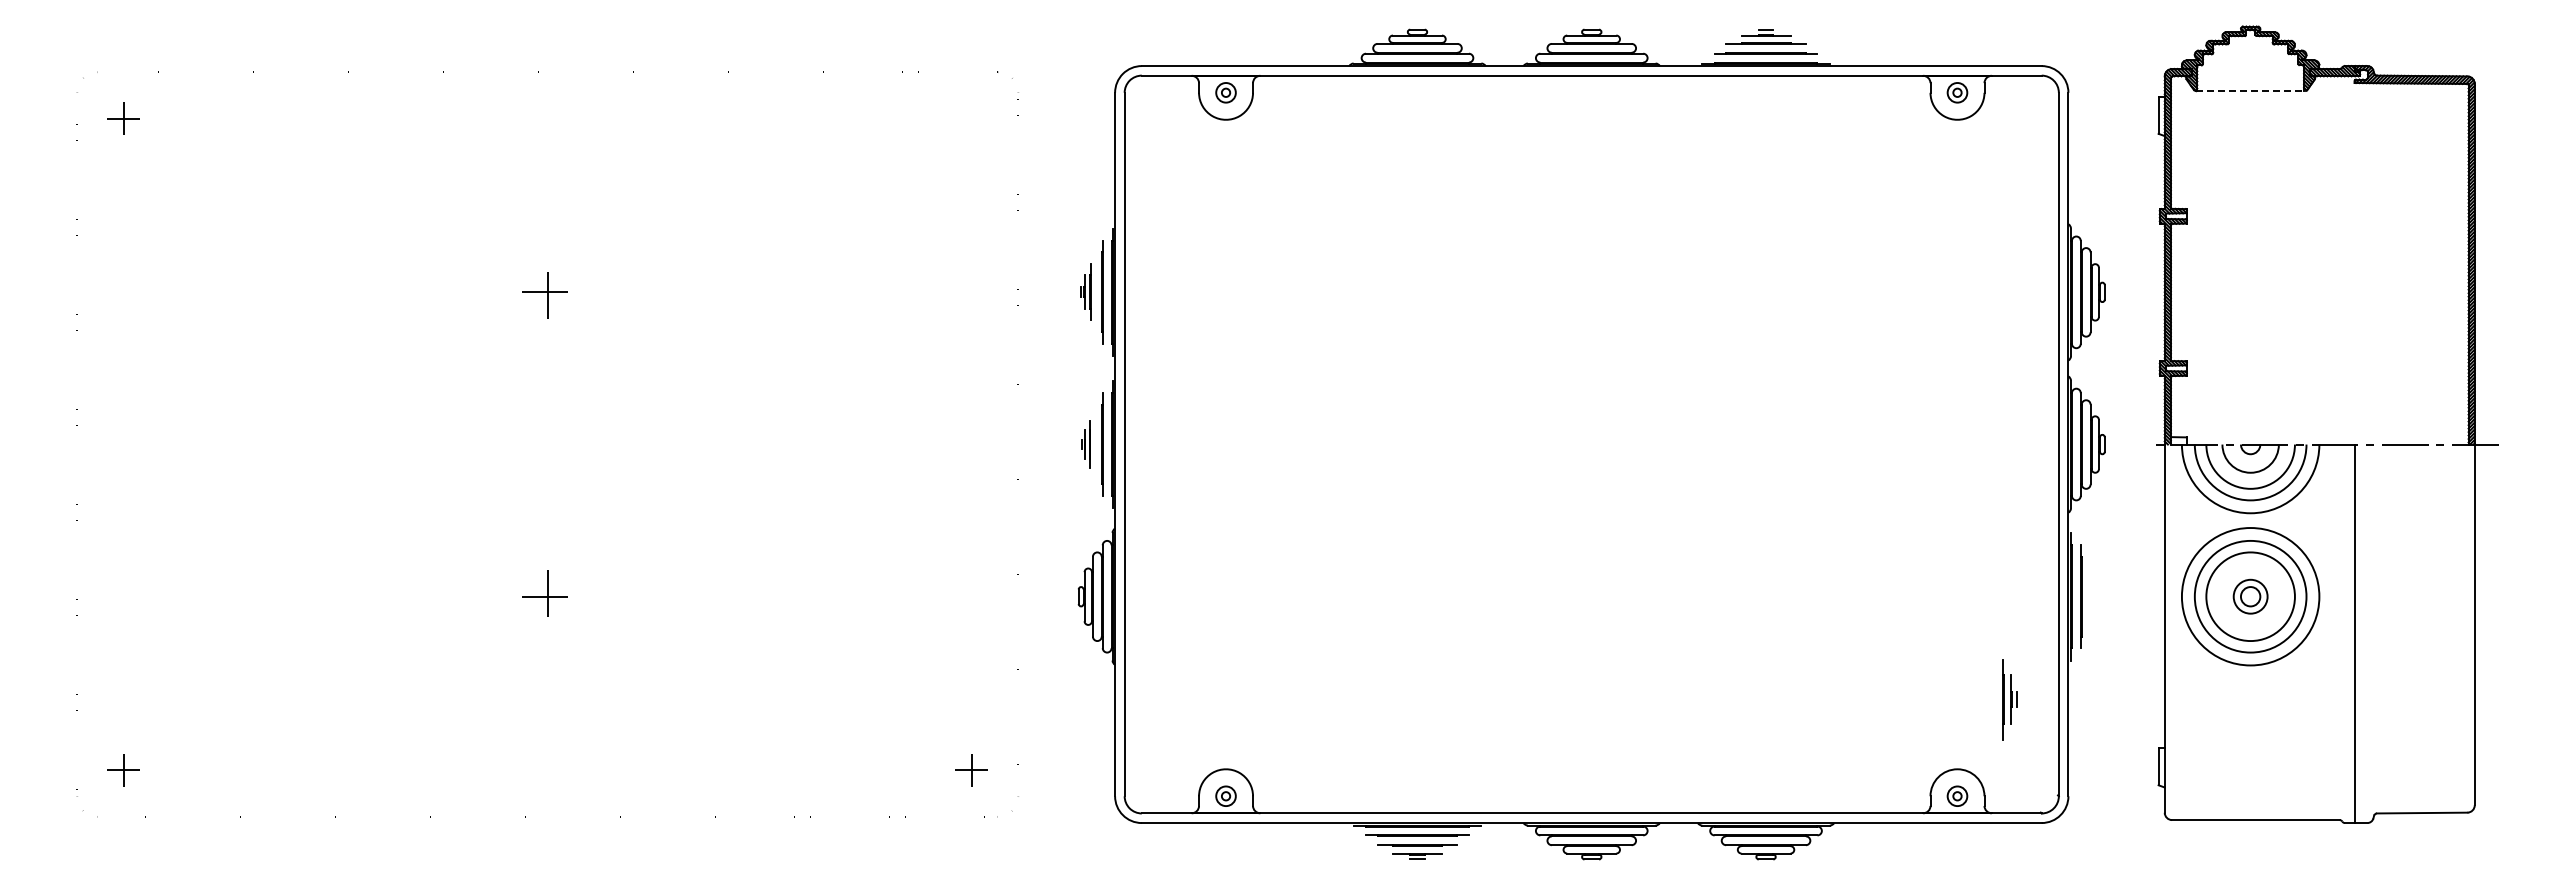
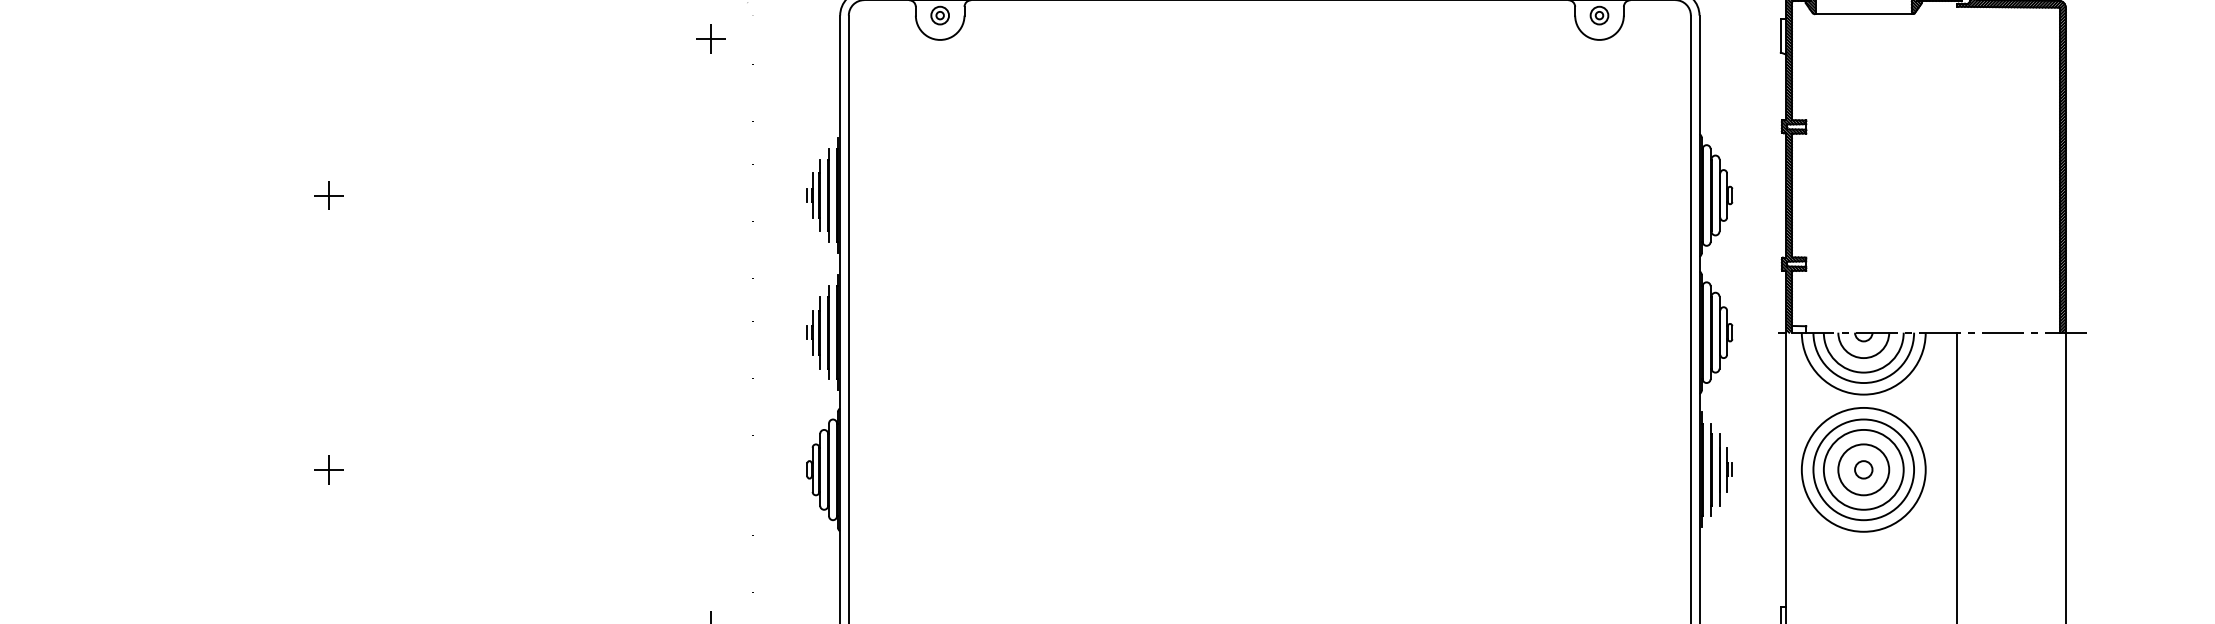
line: (2251, 91) -> (1864, 14), dashed -> solid
part: (971, 118) -> (710, 38), added
part: (1085, 291) -> (813, 194), size x1.43
part: (547, 292) -> (328, 195), size x0.62
part: (1085, 444) -> (813, 332), size x1.67
part: (547, 596) -> (328, 469), size x0.62
circle: (2250, 596) -> (1863, 469), size x1.67
part: (2009, 699) -> (1725, 469), moved

